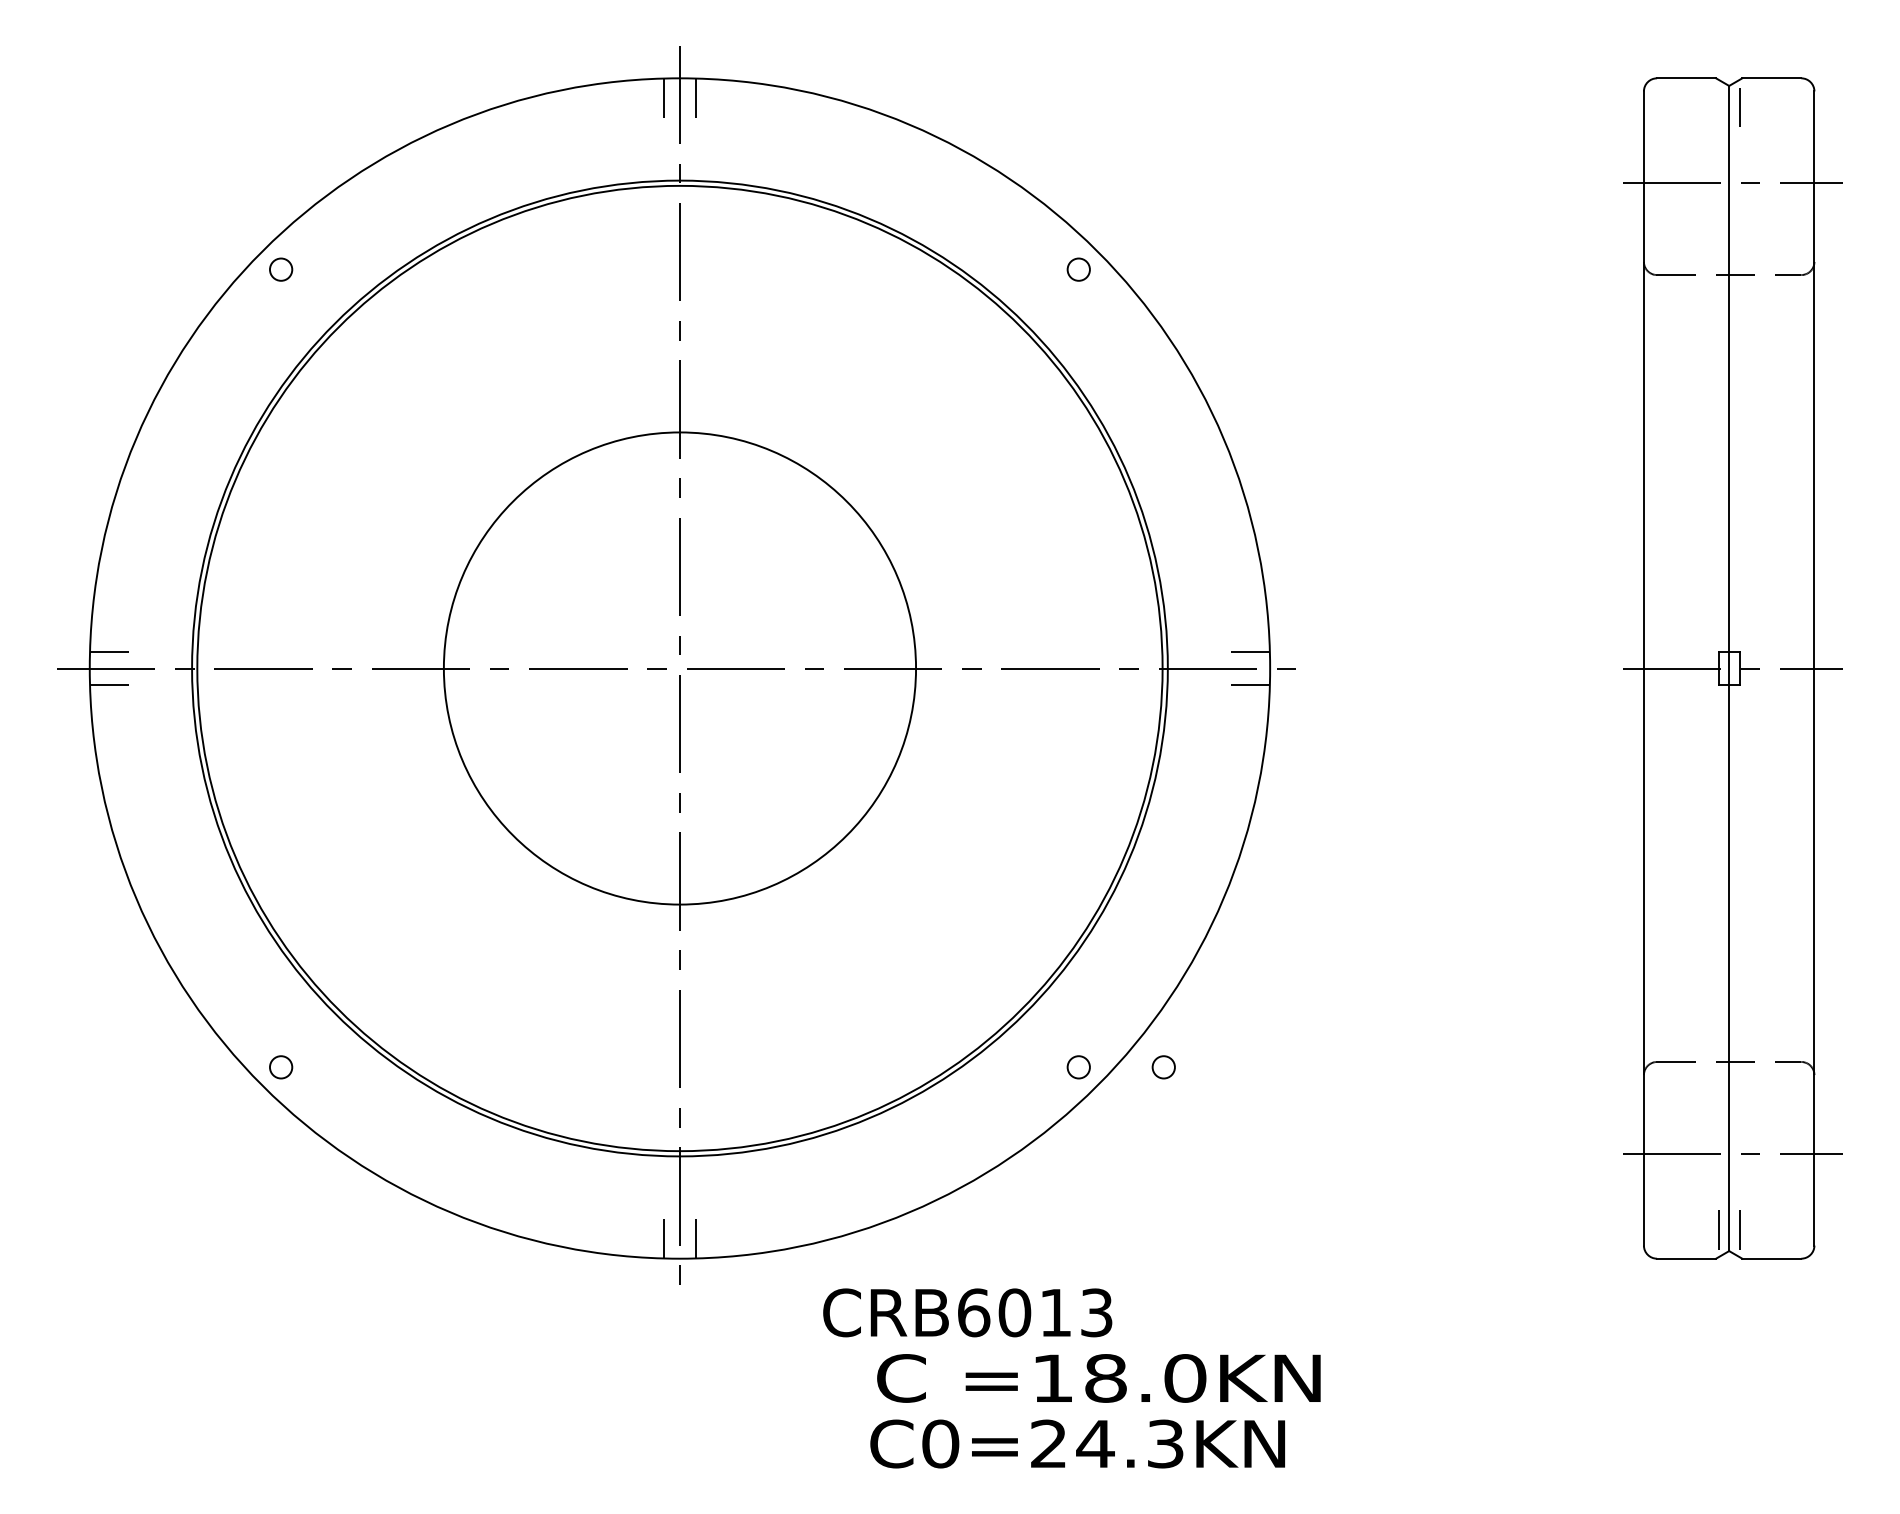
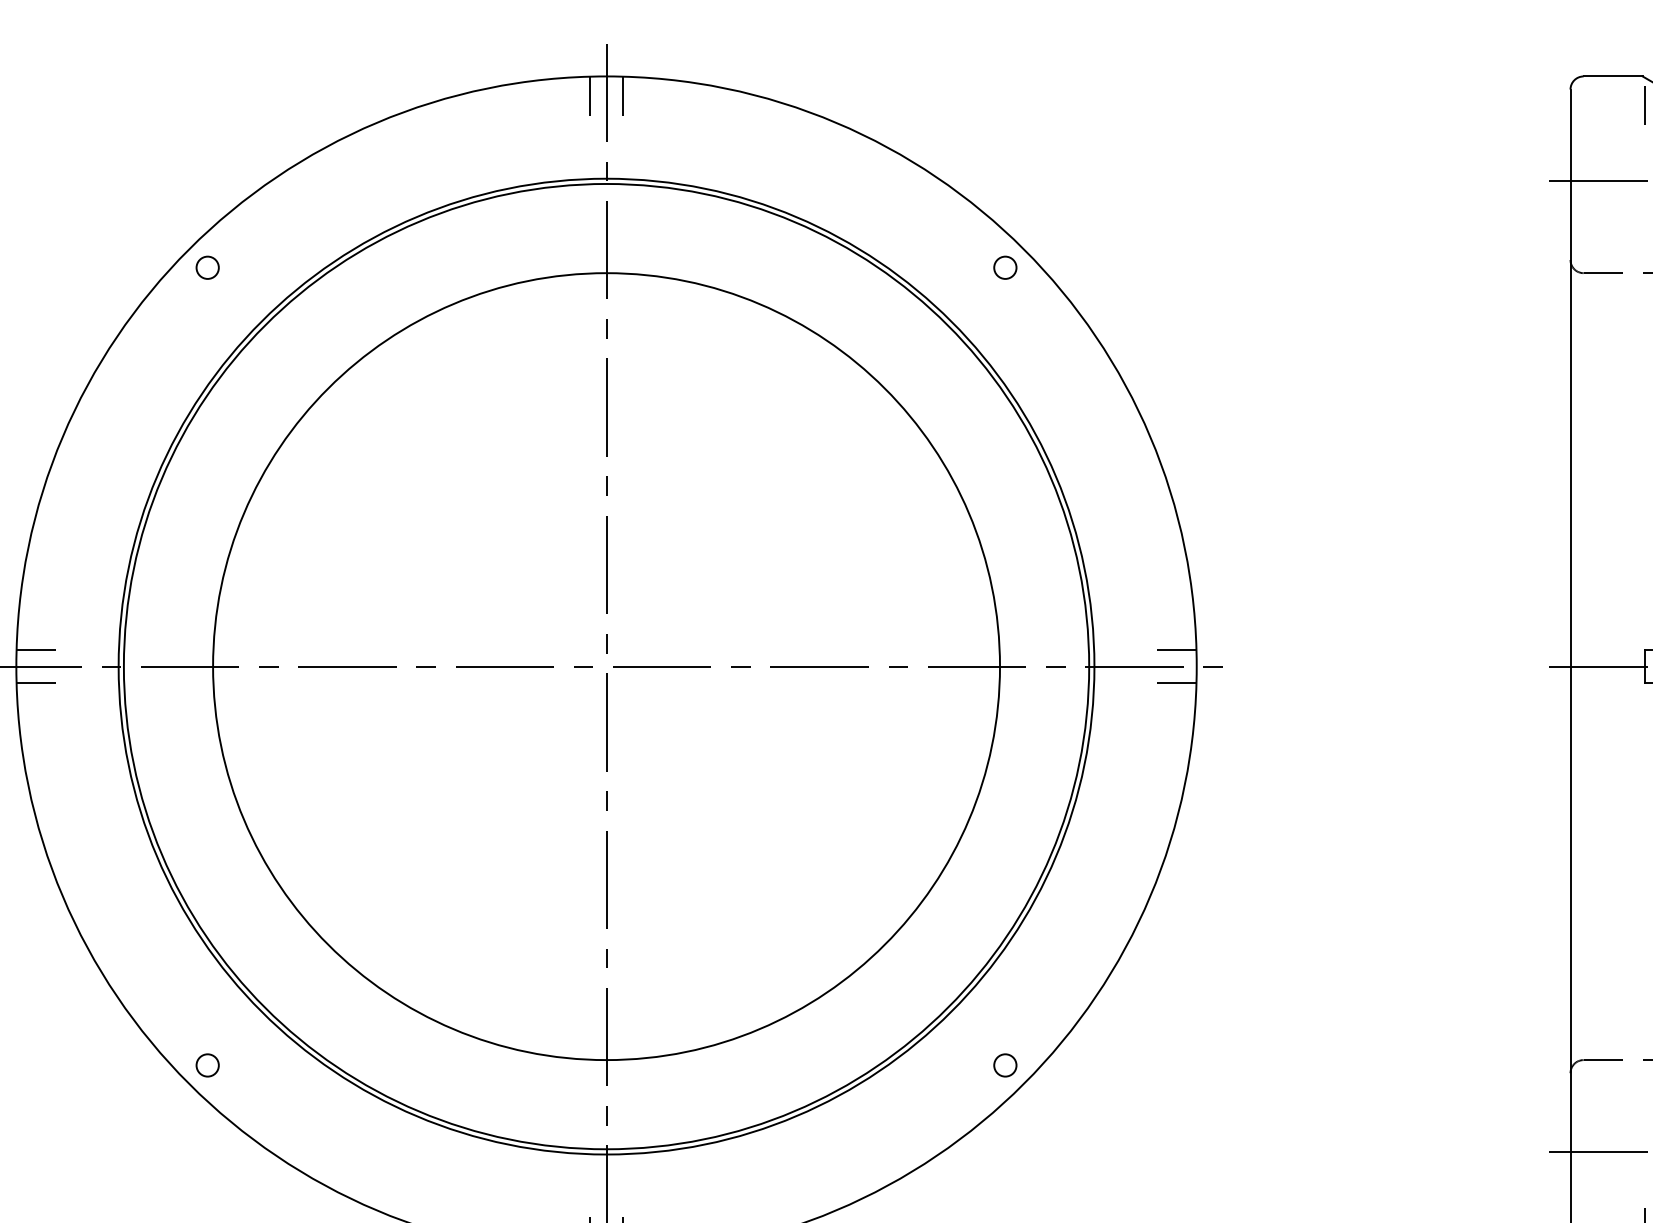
line: (1718, 102) -> (1645, 100), added
circle: (679, 668) -> (606, 666), size x1.67
circle: (1163, 1067) -> (1090, 1065), removed

